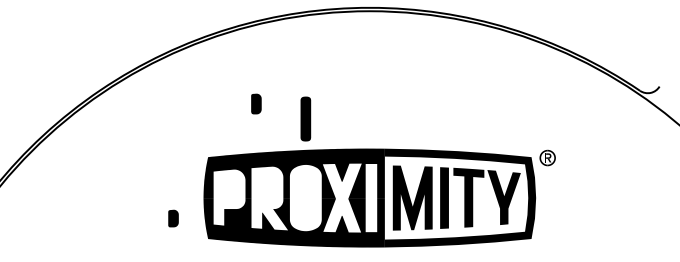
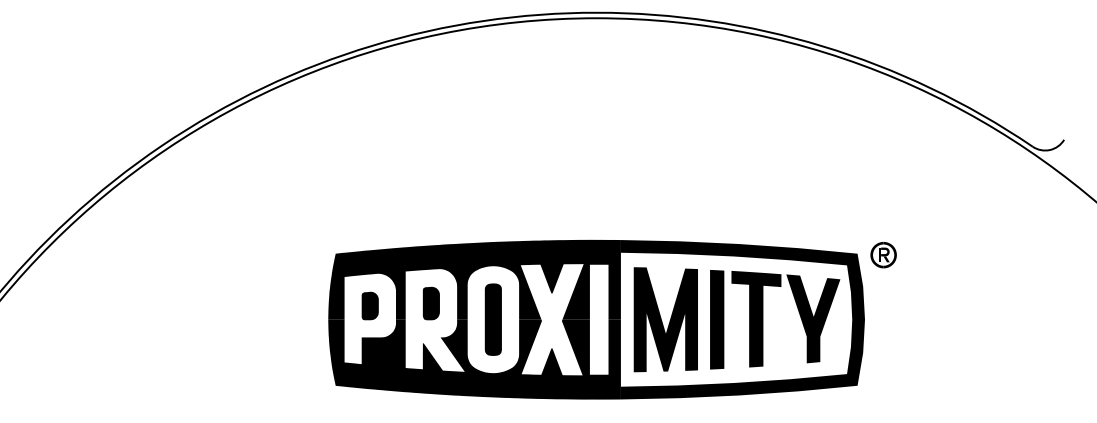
part: (256, 103) -> (431, 302), moved
part: (305, 118) -> (492, 318), moved
part: (173, 218) -> (370, 305), moved

